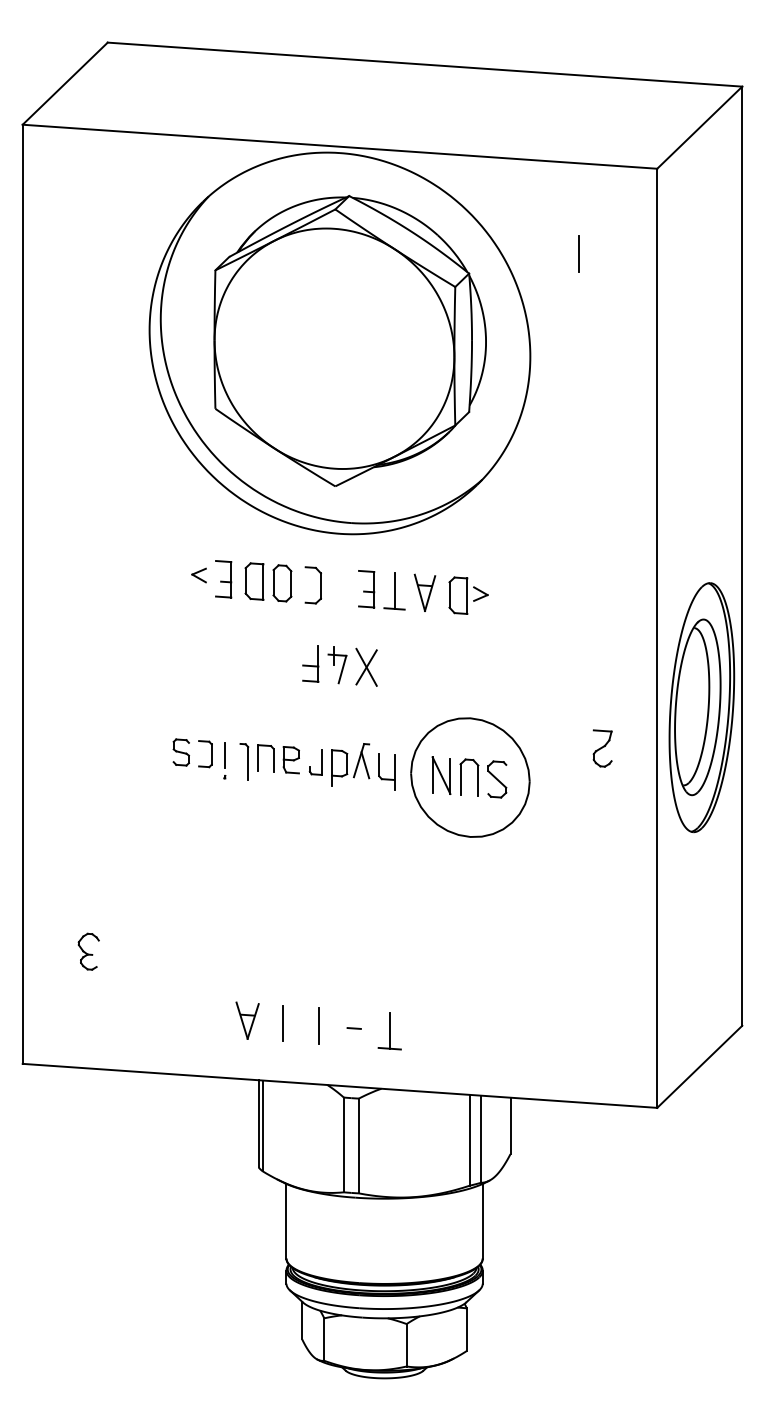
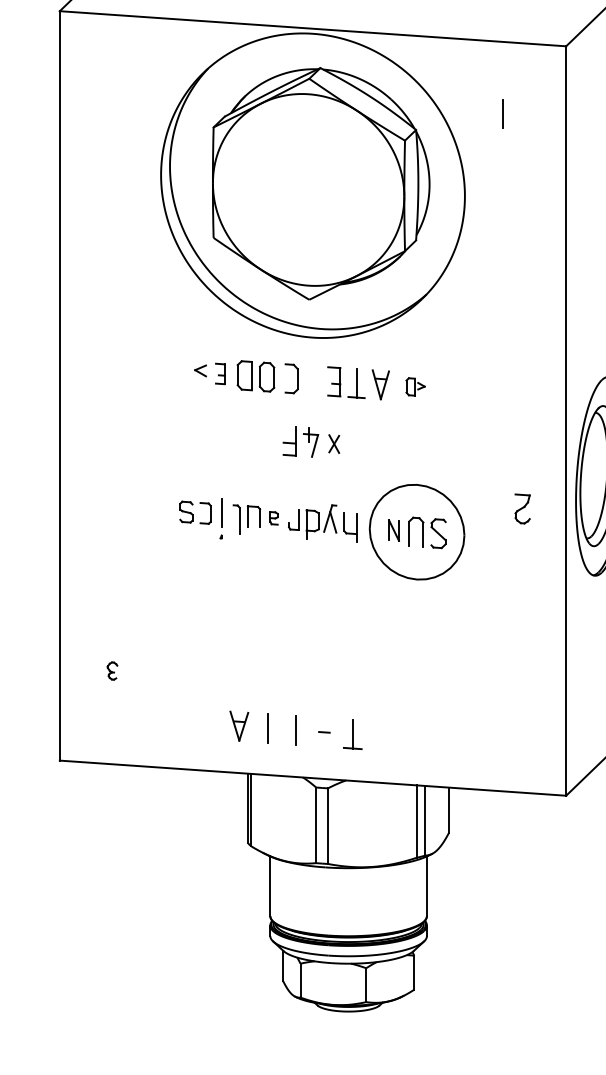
part: (223, 579) -> (220, 374), size x0.7
part: (468, 595) -> (415, 386), size x0.6
part: (366, 666) -> (334, 443), size x0.6
part: (224, 760) -> (220, 518), size x1.4
part: (290, 760) -> (273, 518), size x0.6
part: (441, 775) -> (394, 530), size x0.7
part: (88, 951) -> (112, 670), size x0.6

